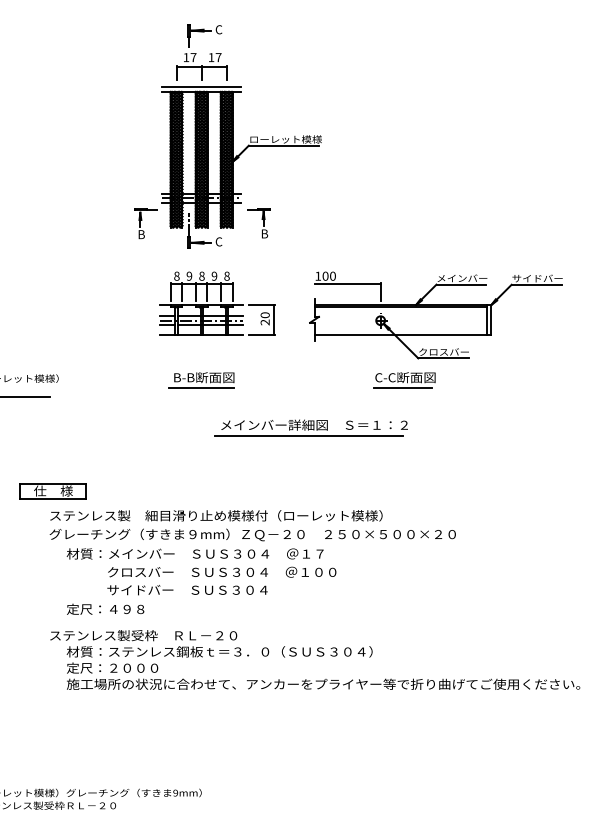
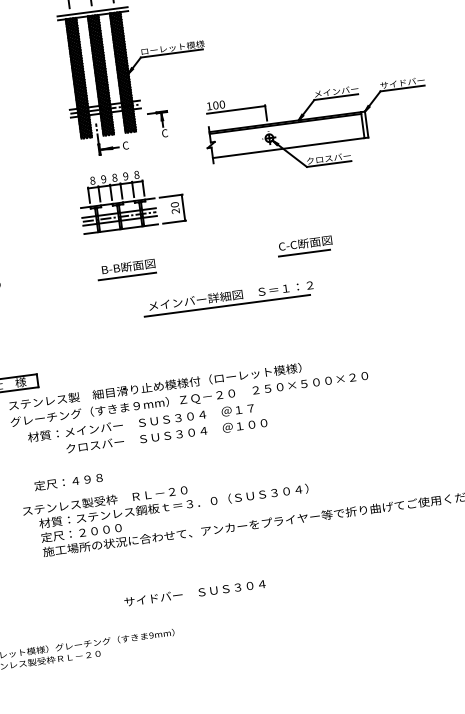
part: (145, 223) -> (59, 137), removed
text: (264, 233) -> (164, 132), B -> C
part: (435, 315) -> (317, 127), moved
text: (187, 590) -> (195, 593), moved

